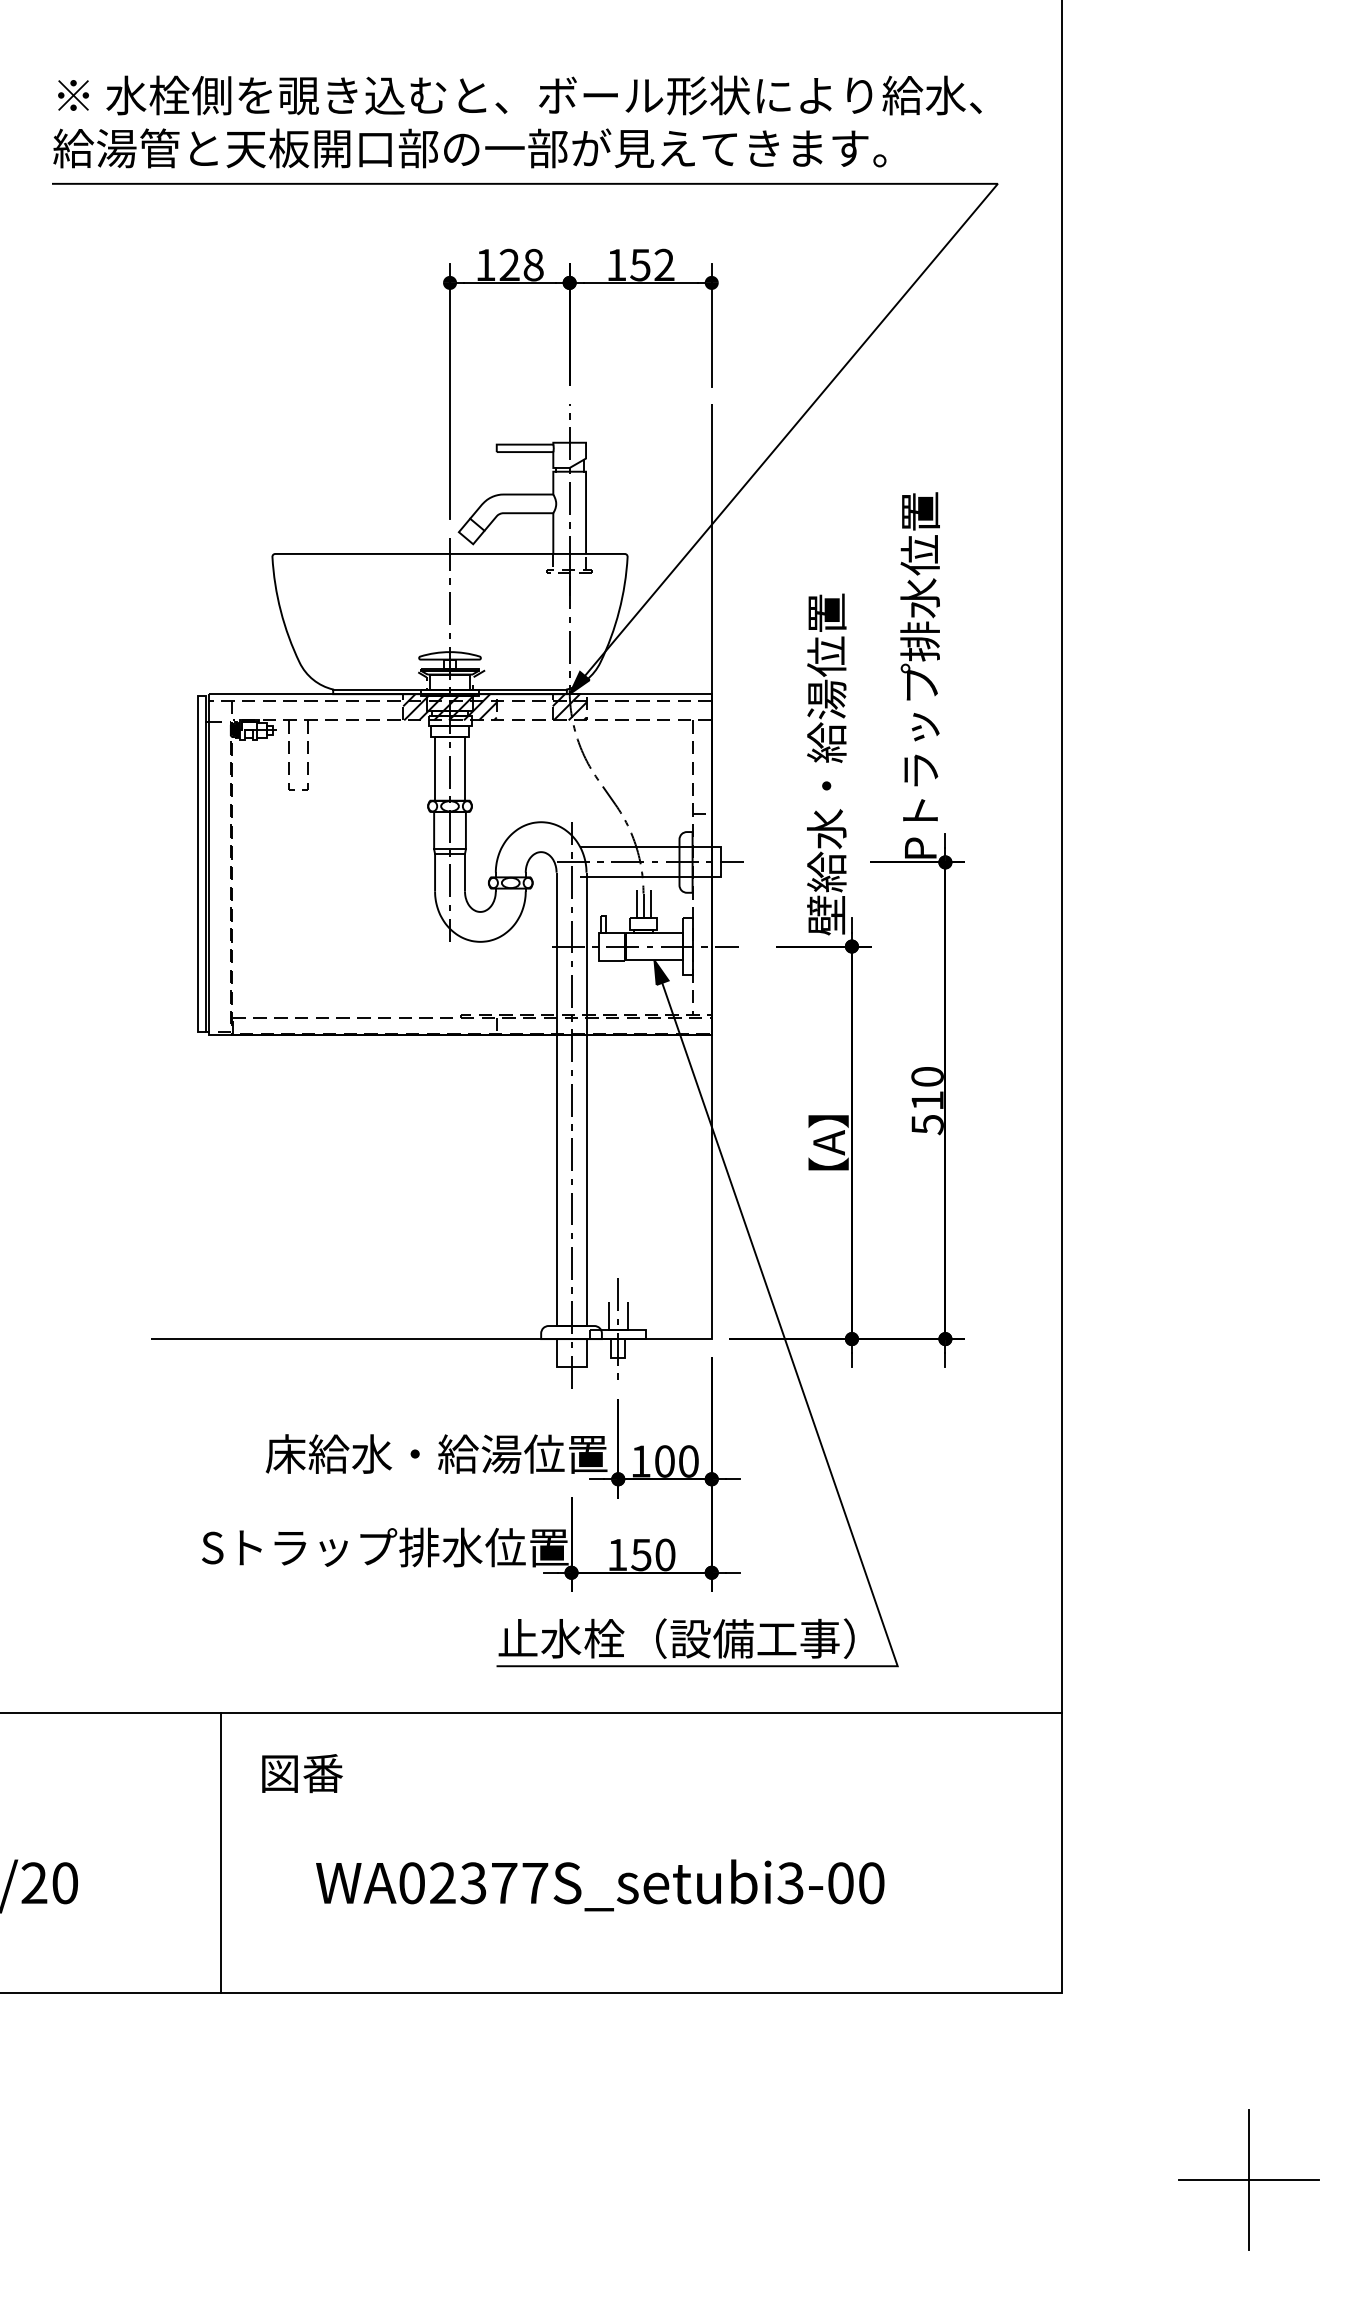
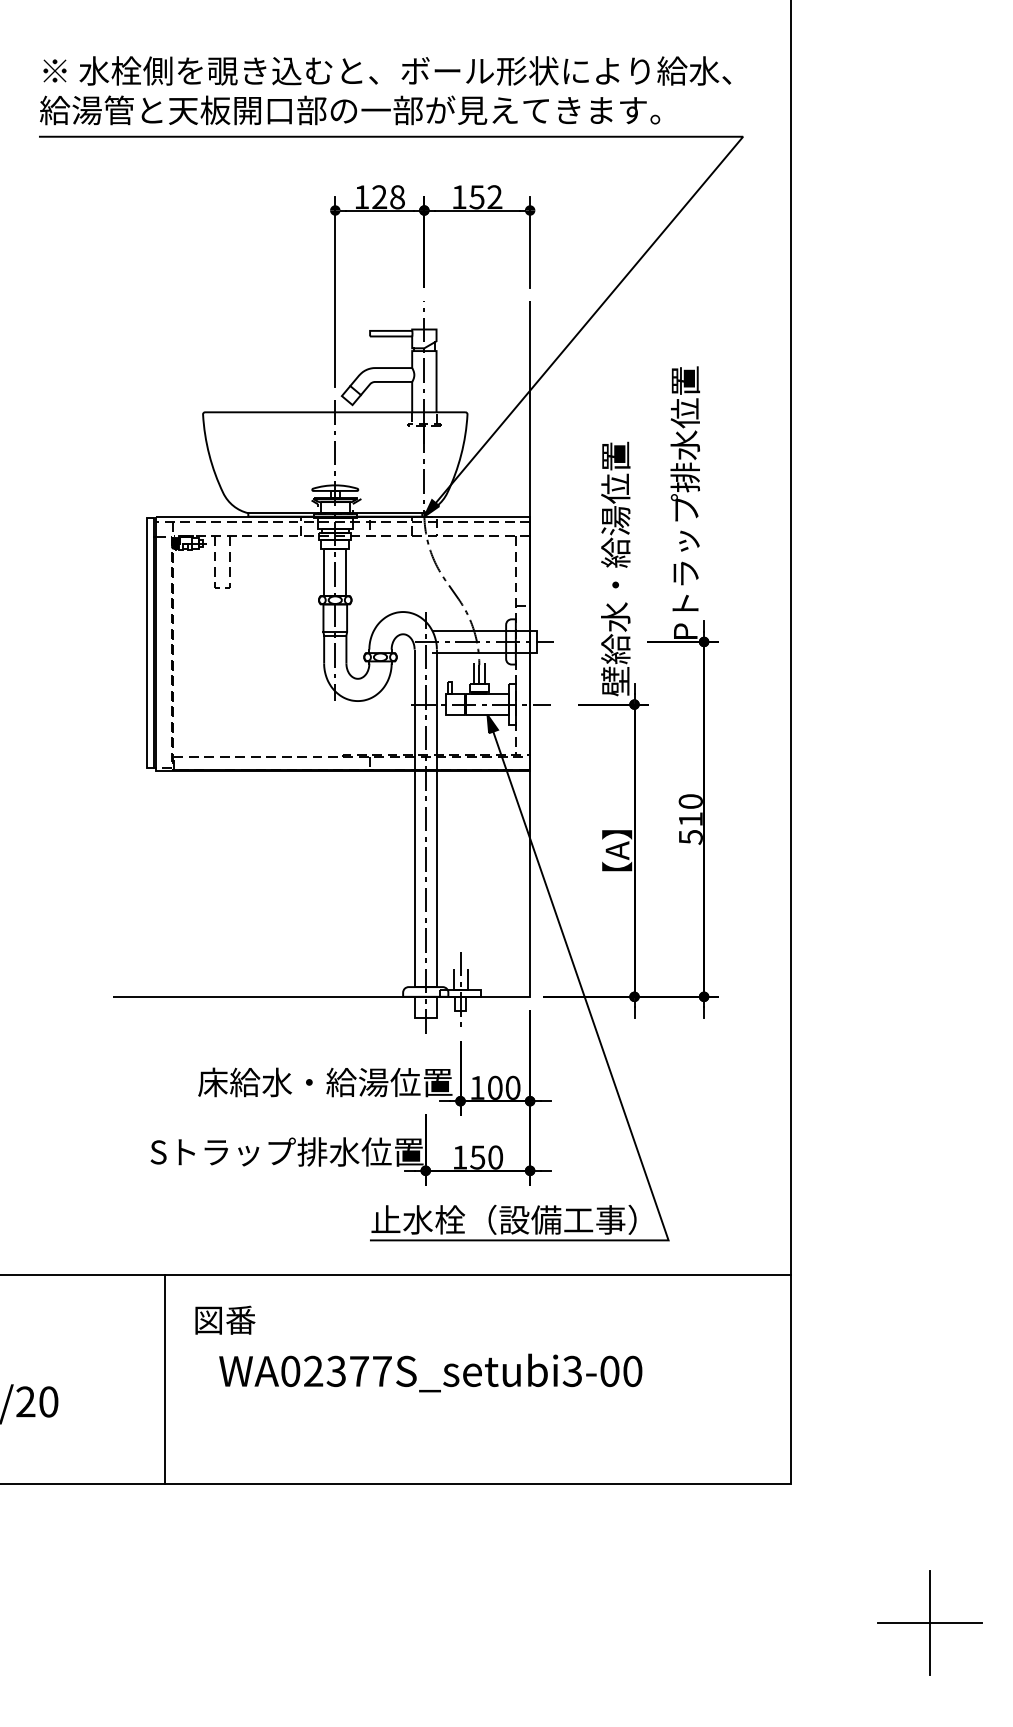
hatch: (449, 707) -> (334, 526), removed
hatch: (569, 707) -> (424, 526), removed
text: (600, 1885) -> (430, 1373), moved

